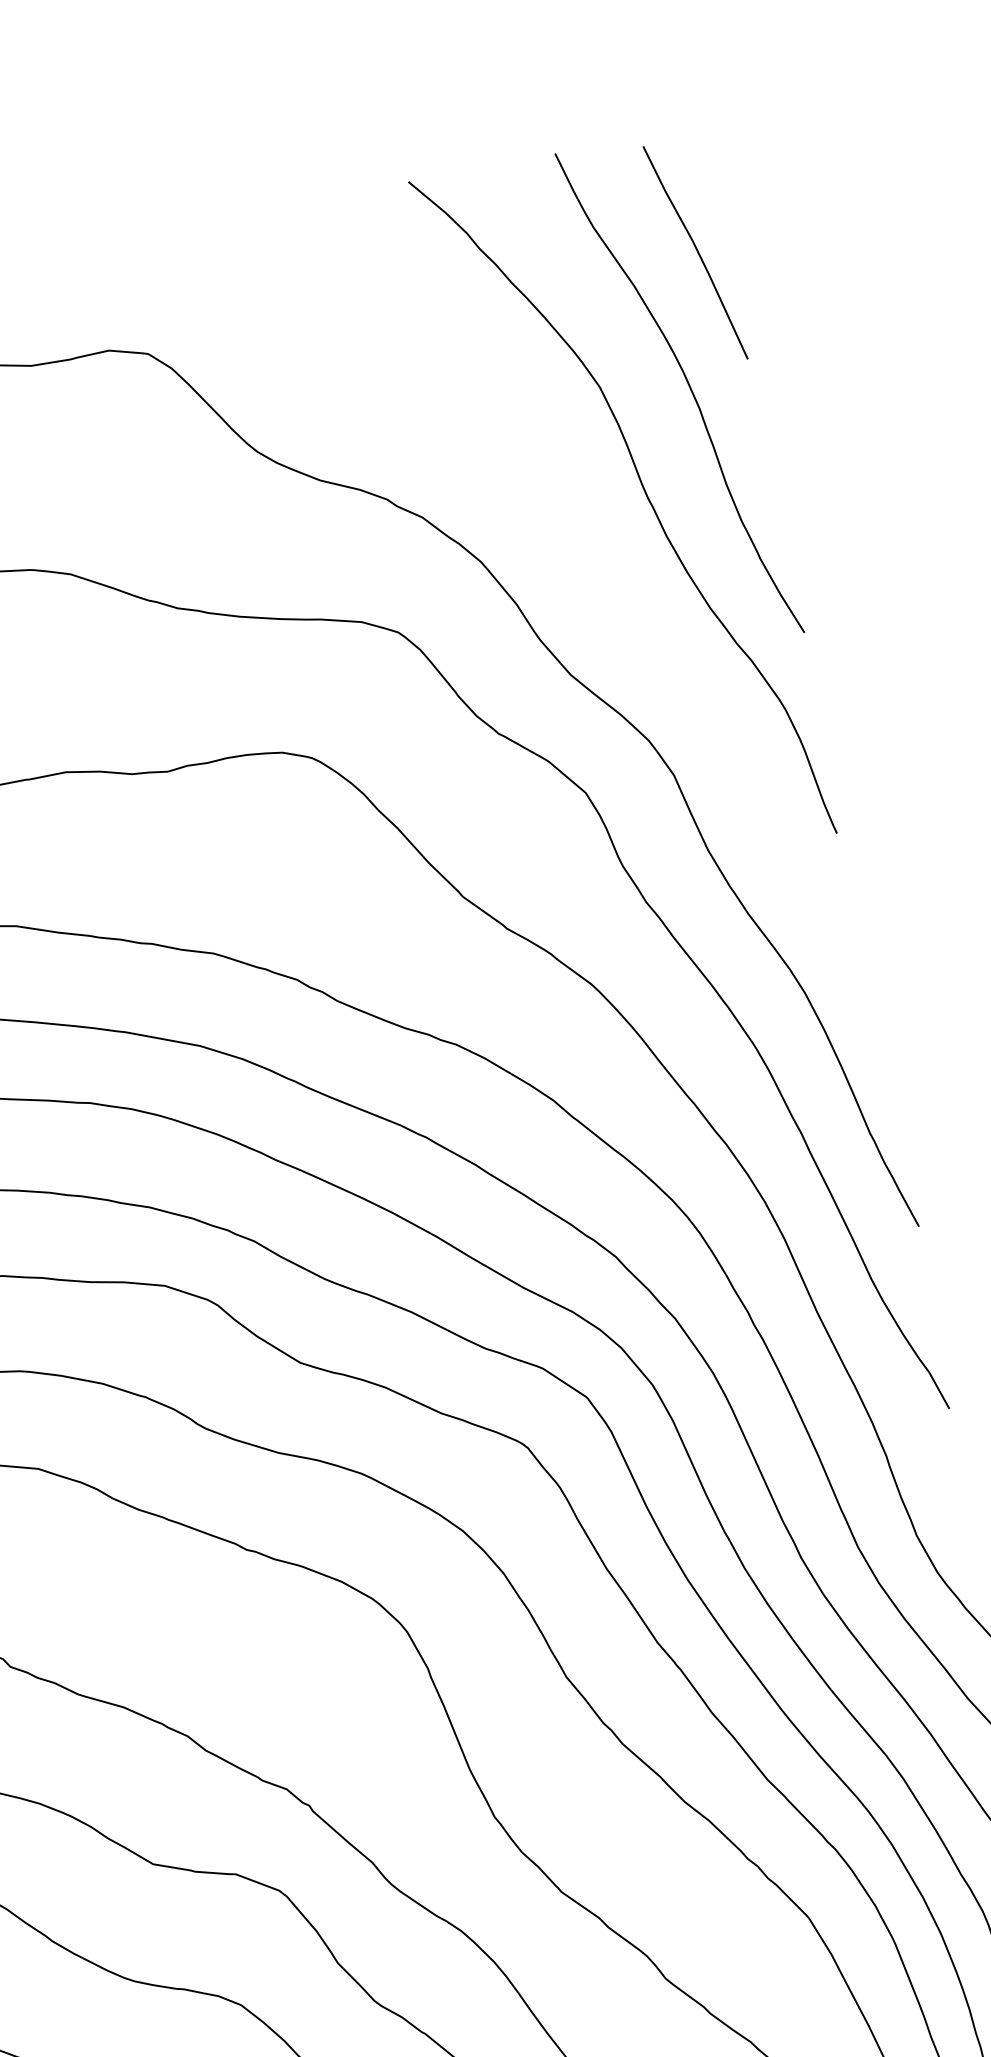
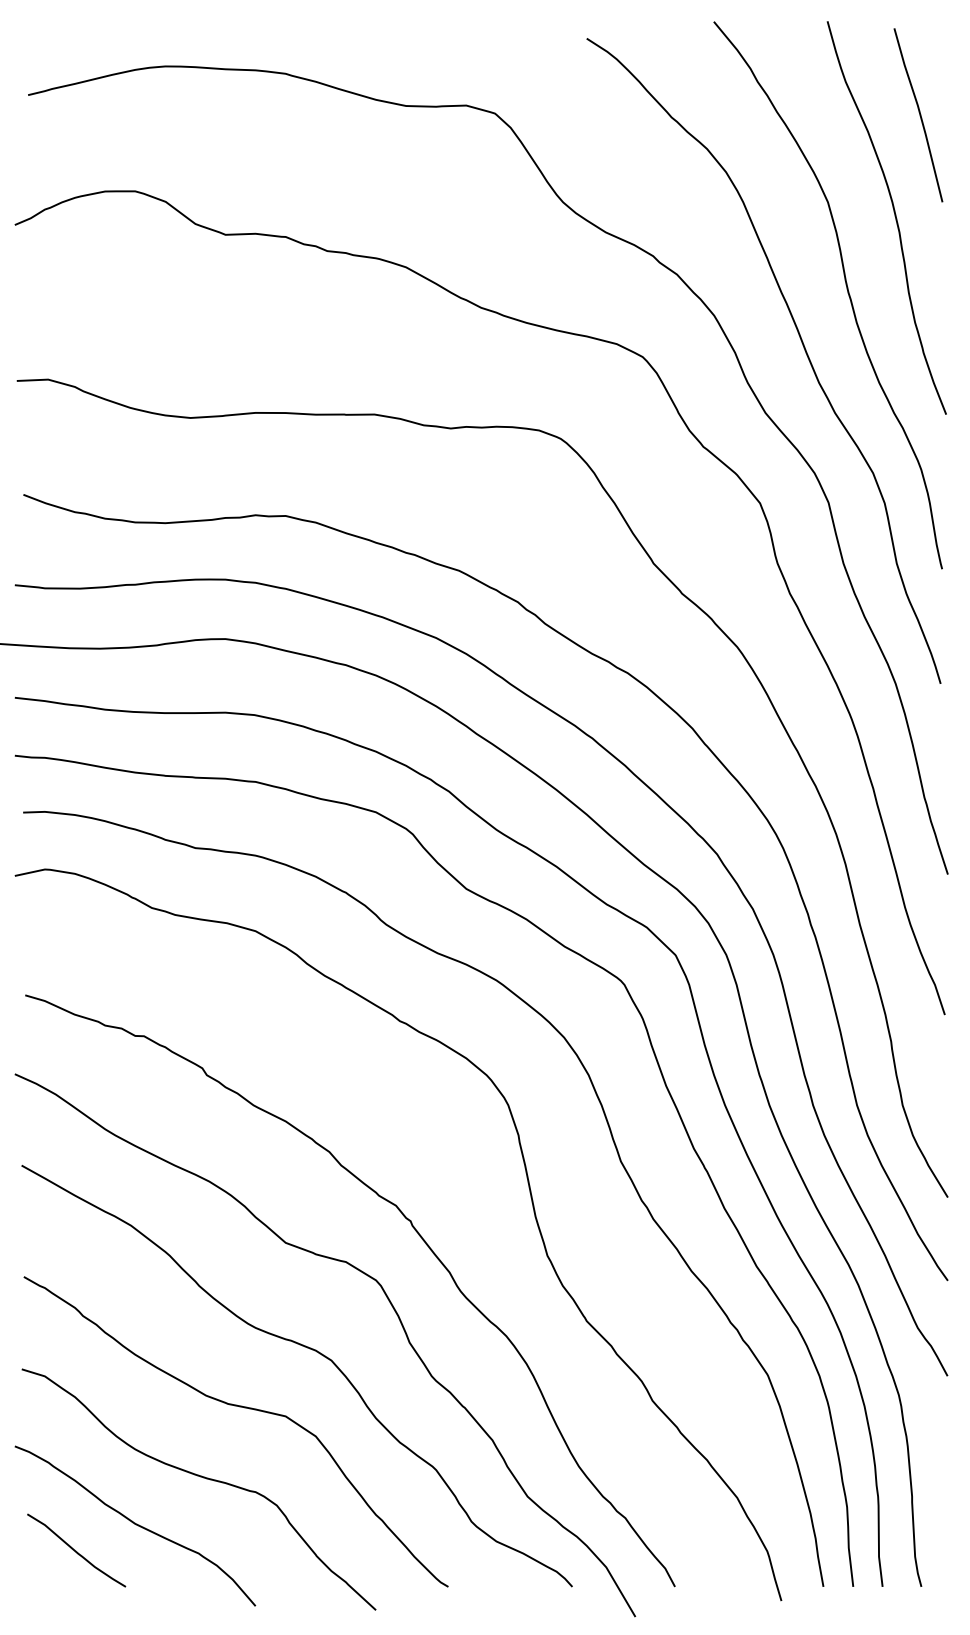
curve: (600, 576) -> (801, 343), added

